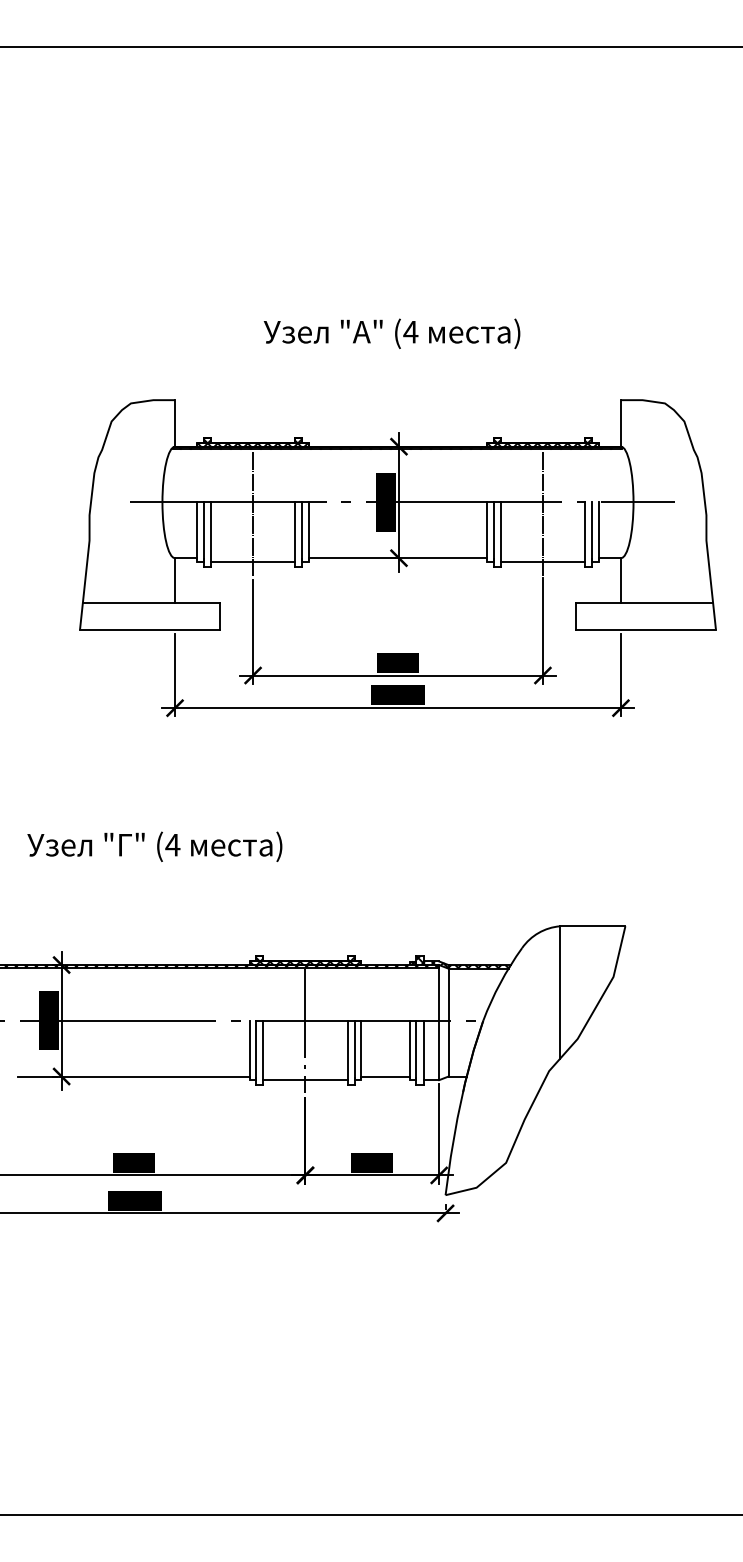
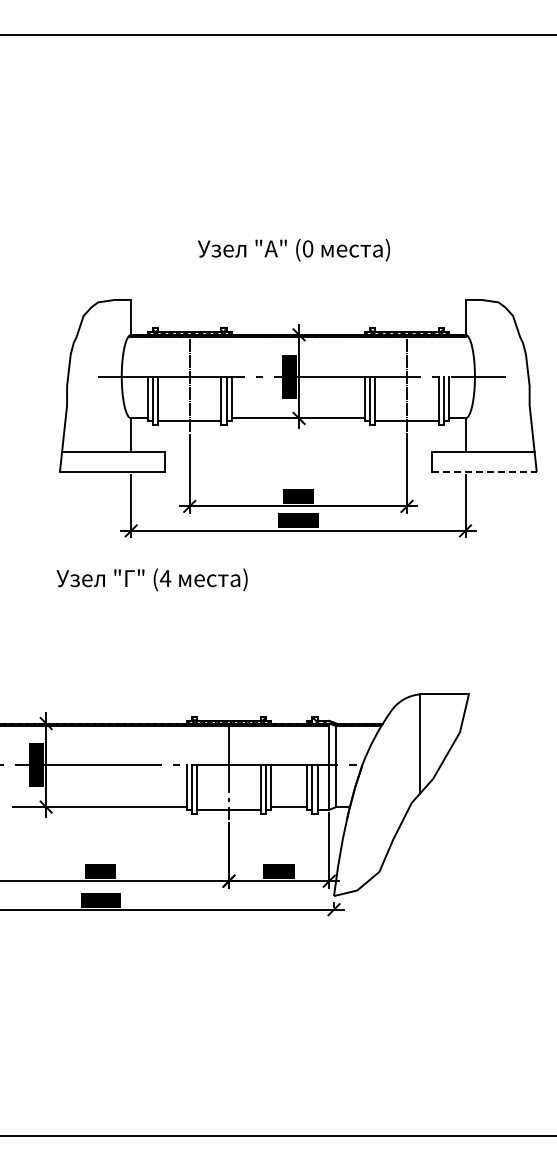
text: (410, 331) -> (307, 248), (4 -> (0
line: (646, 628) -> (484, 471), solid -> dashed
text: (154, 846) -> (151, 579), moved

